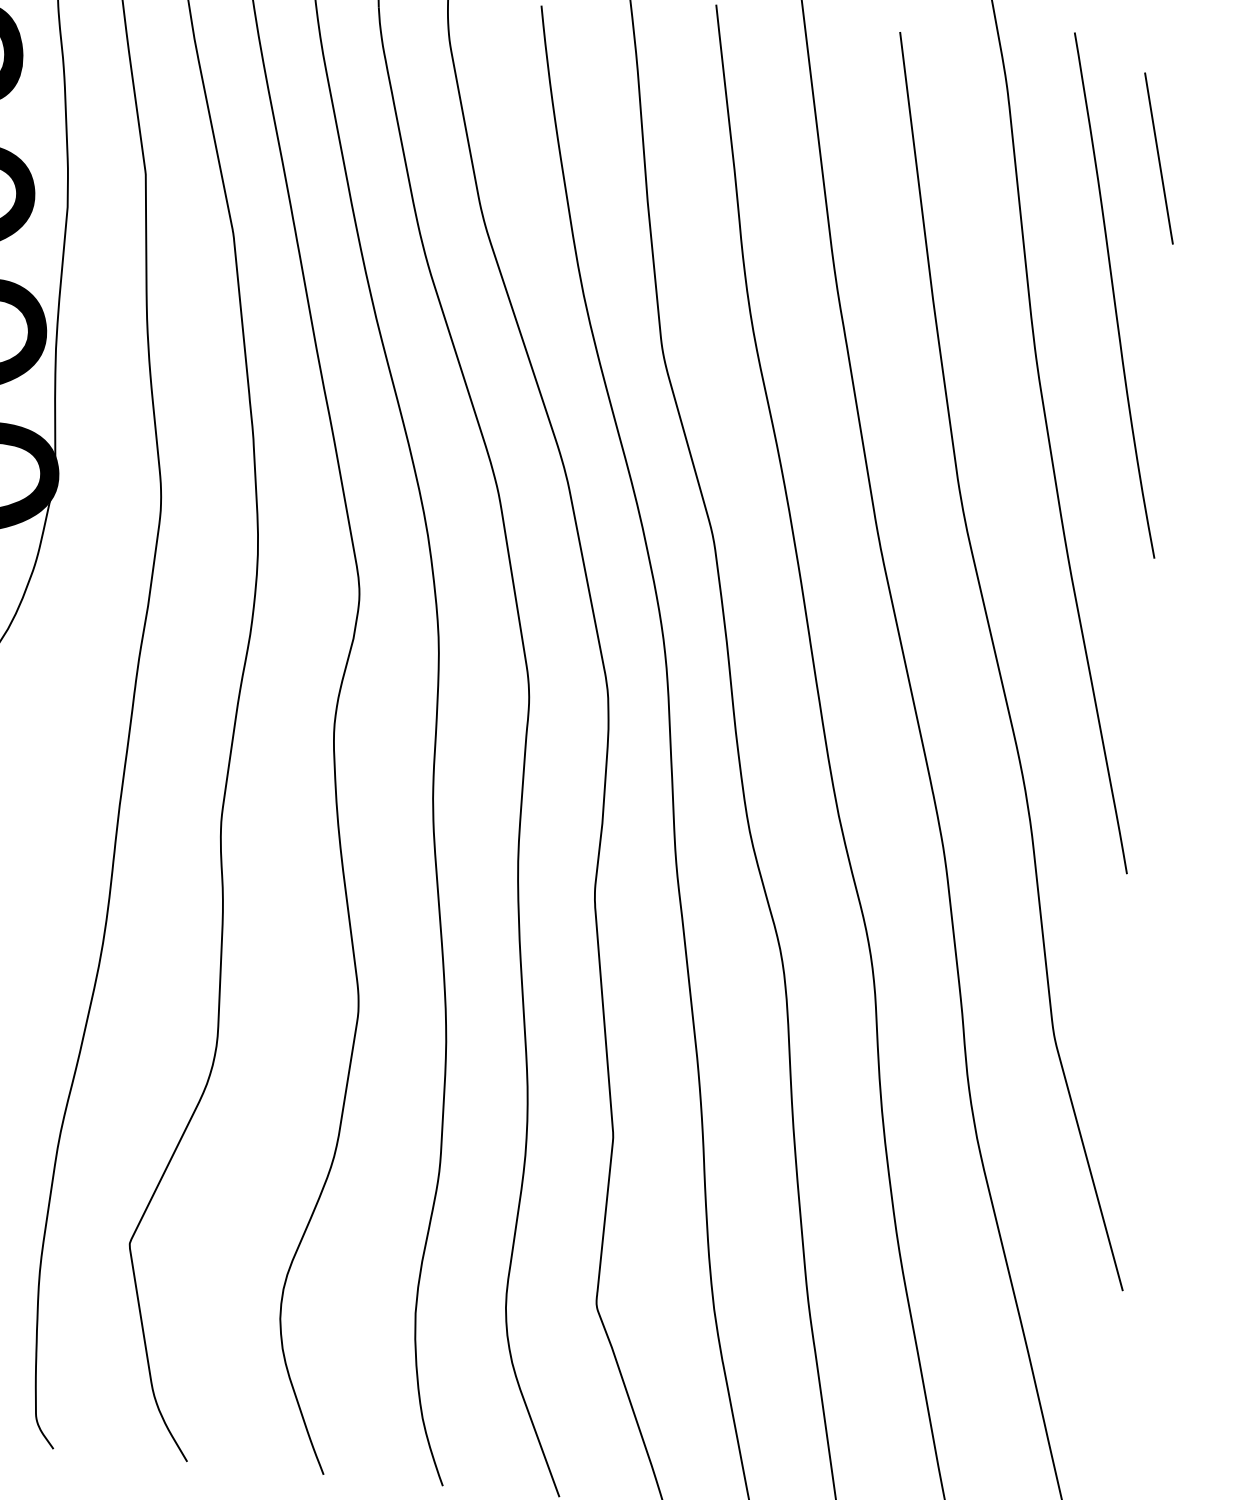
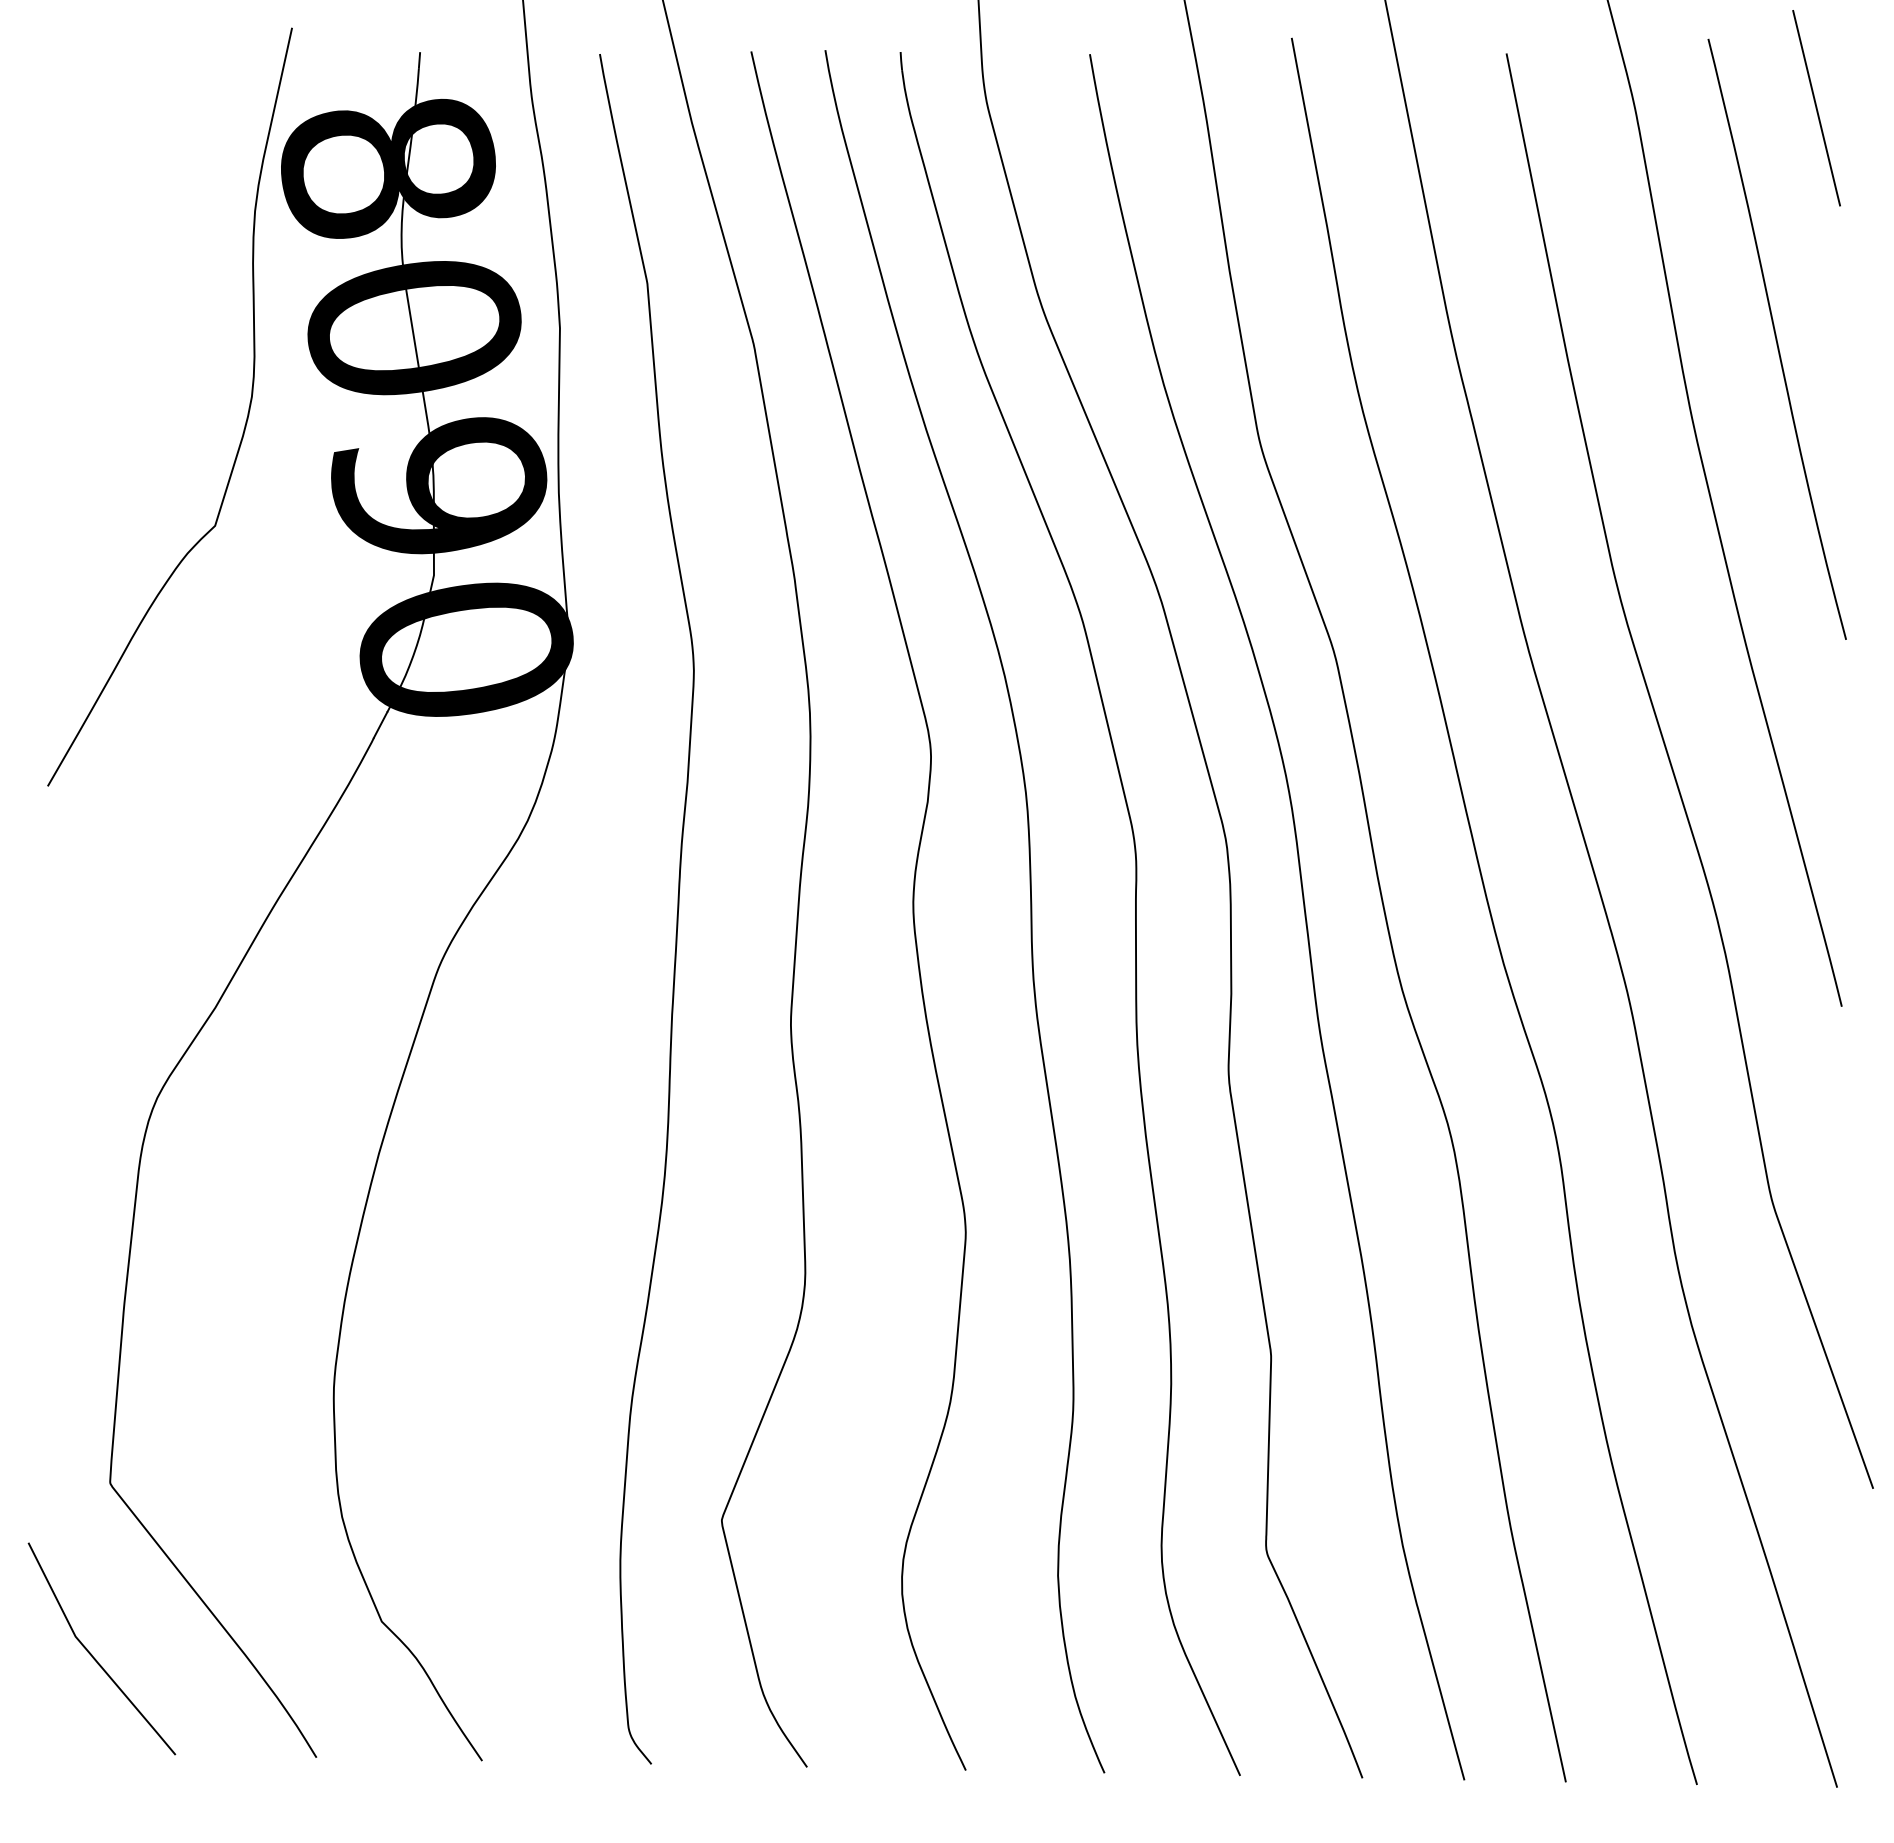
line: (1158, 158) -> (1816, 108), moved

